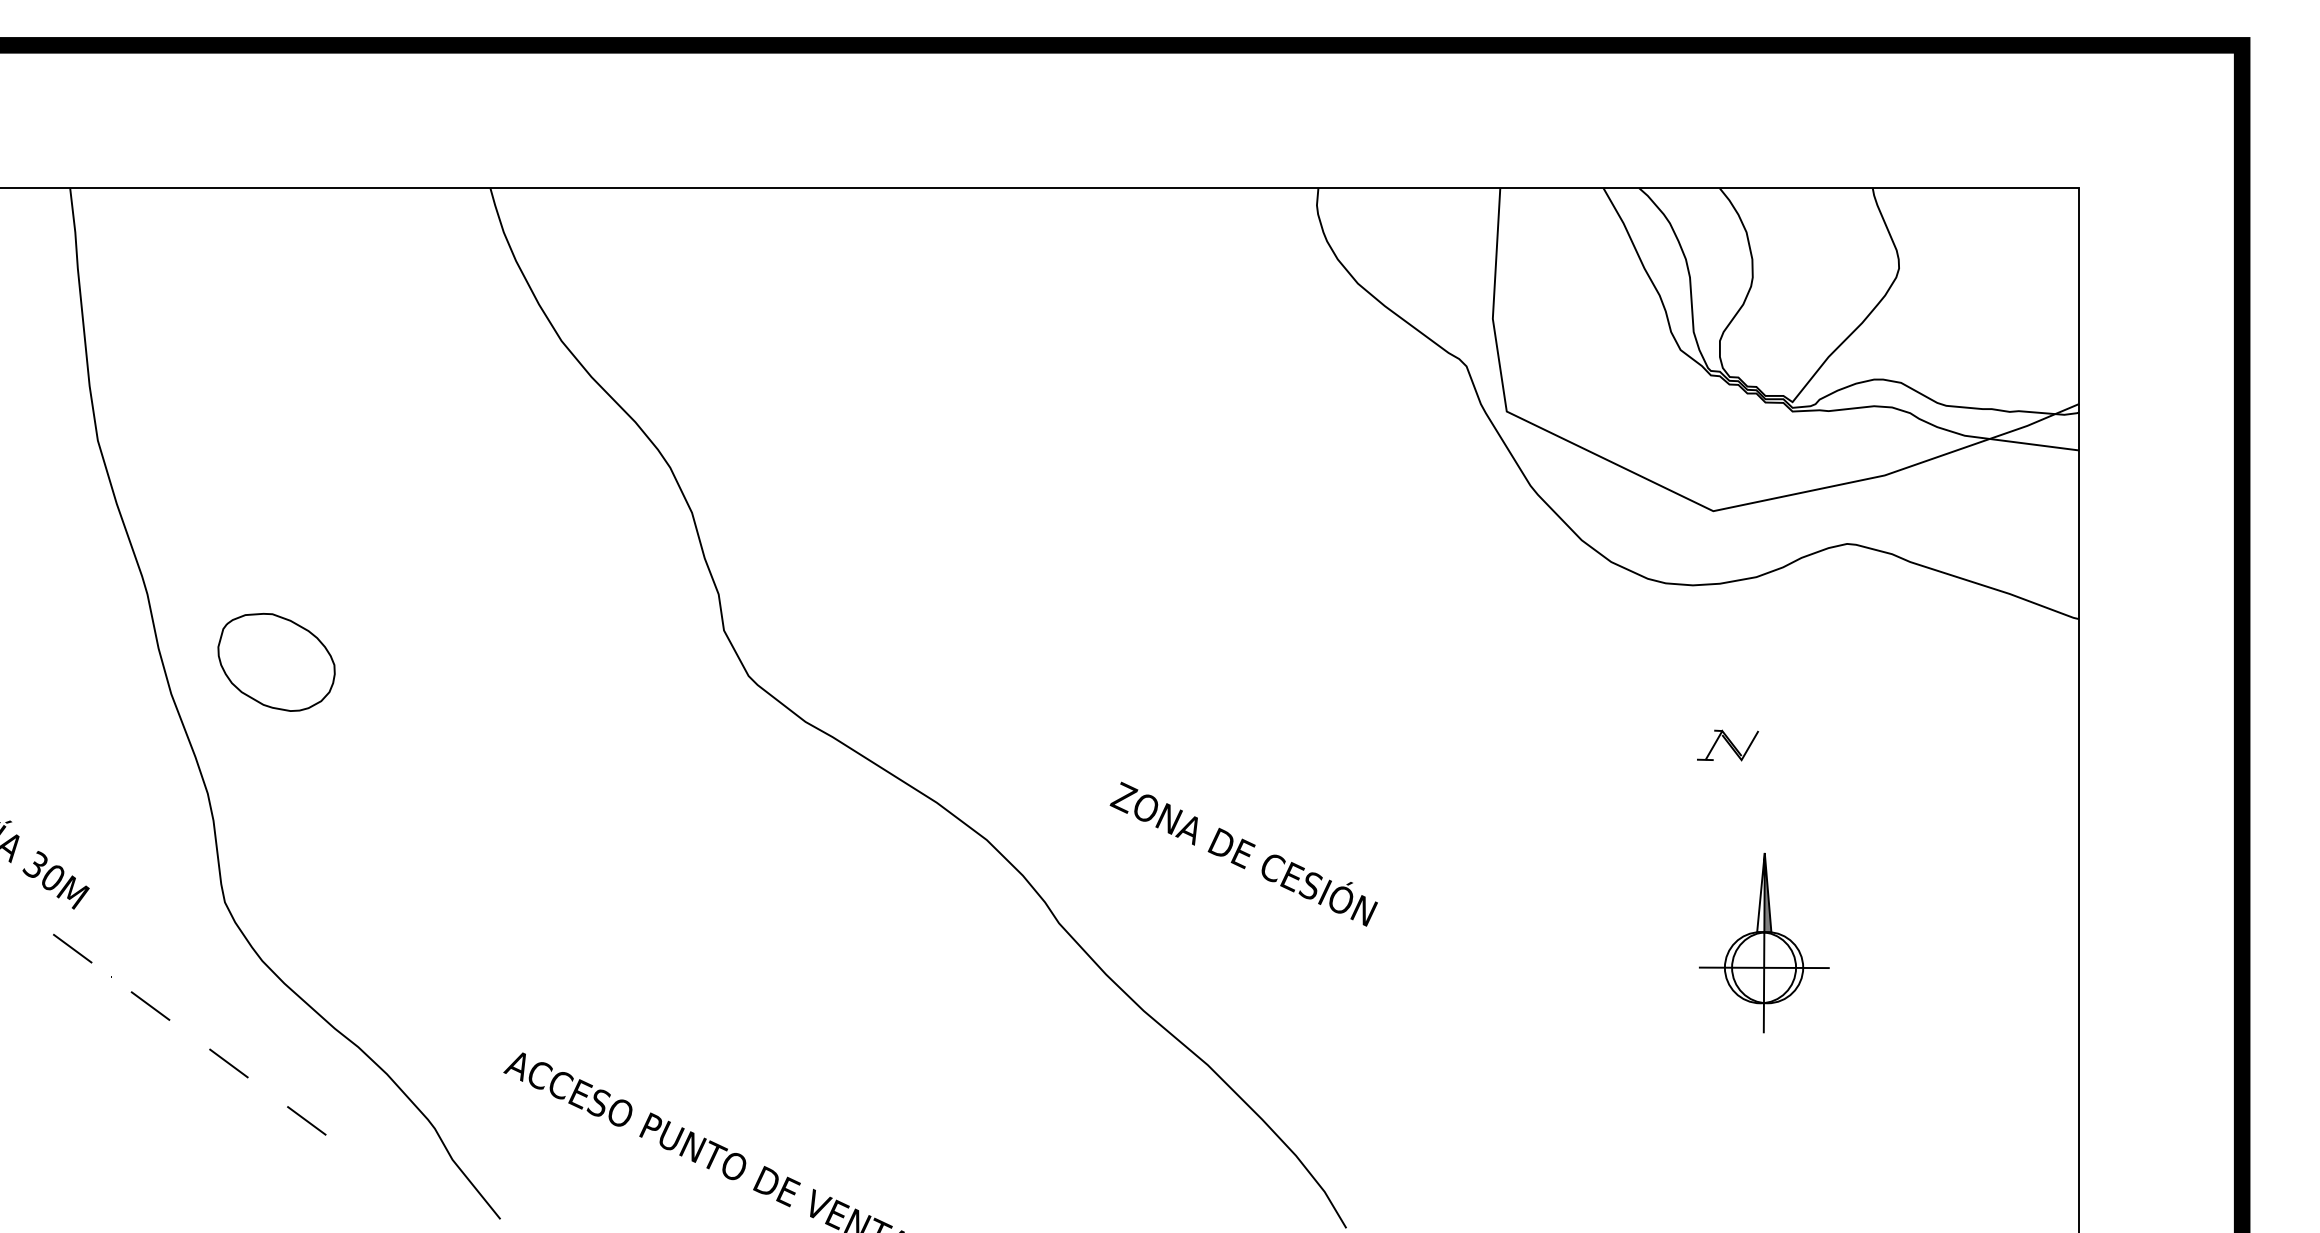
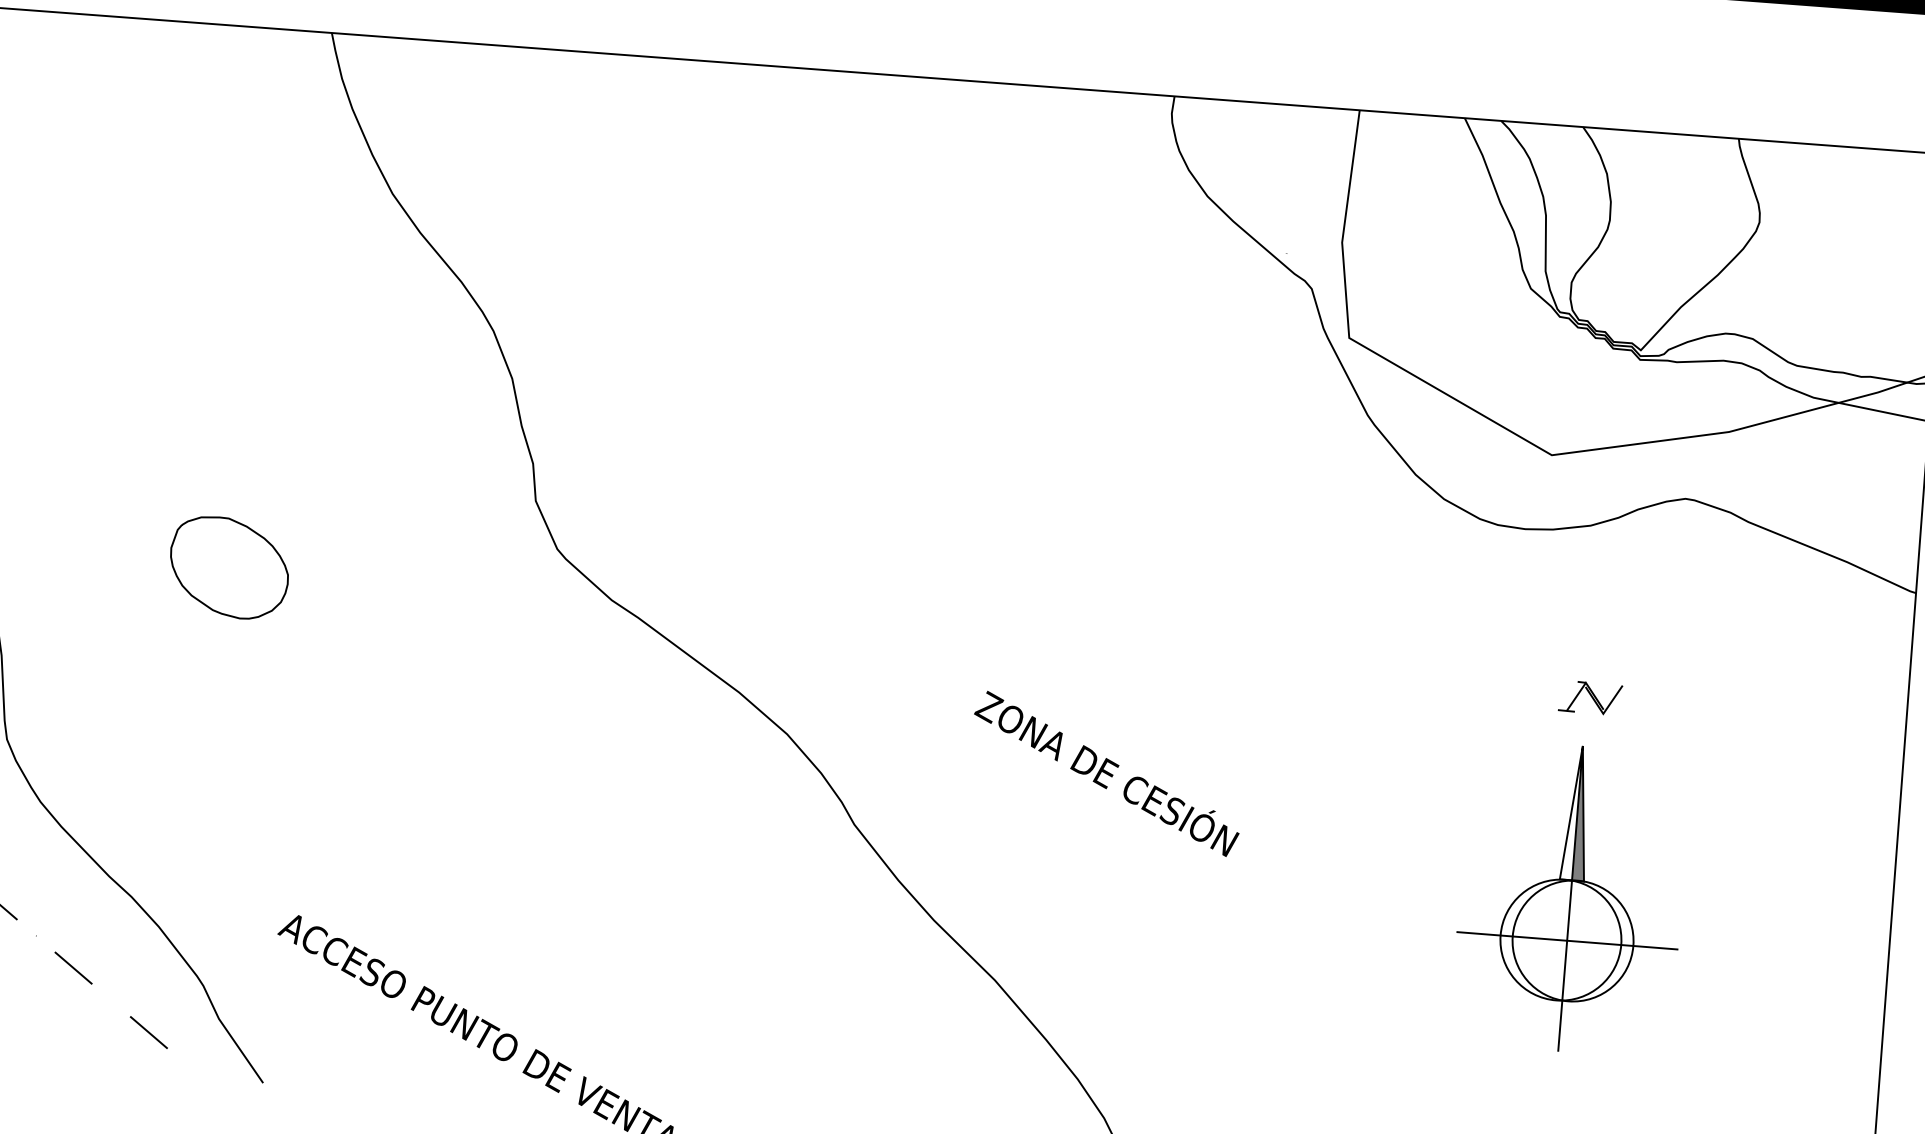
part: (276, 662) -> (229, 567), moved
part: (1727, 745) -> (1590, 697), moved
text: (1243, 853) -> (1106, 773), moved
part: (1764, 942) -> (1570, 898), size x1.67
line: (384, 1177) -> (148, 1031), added

